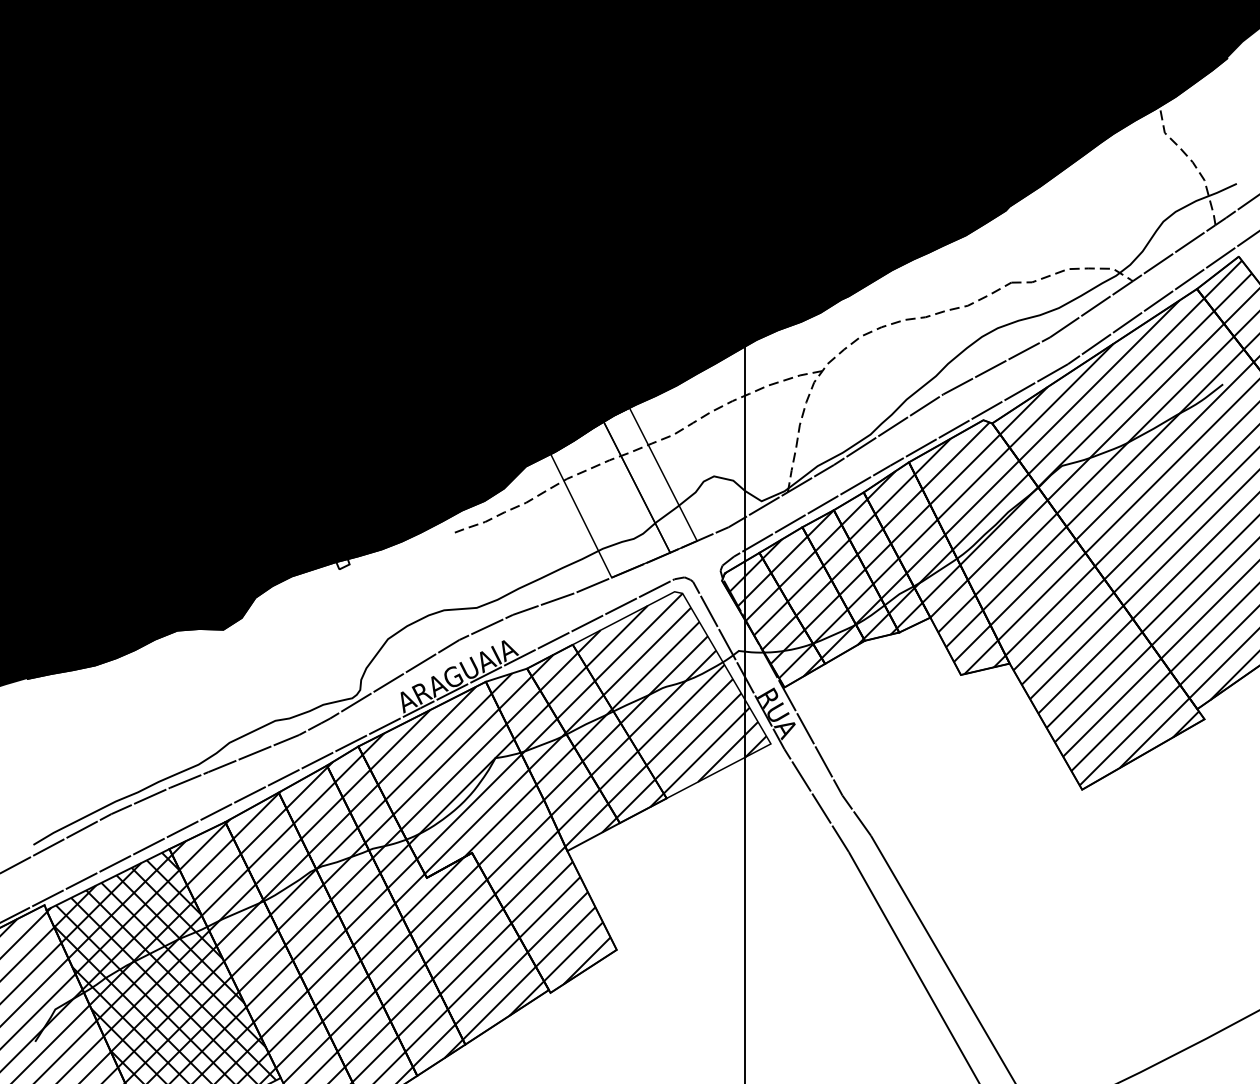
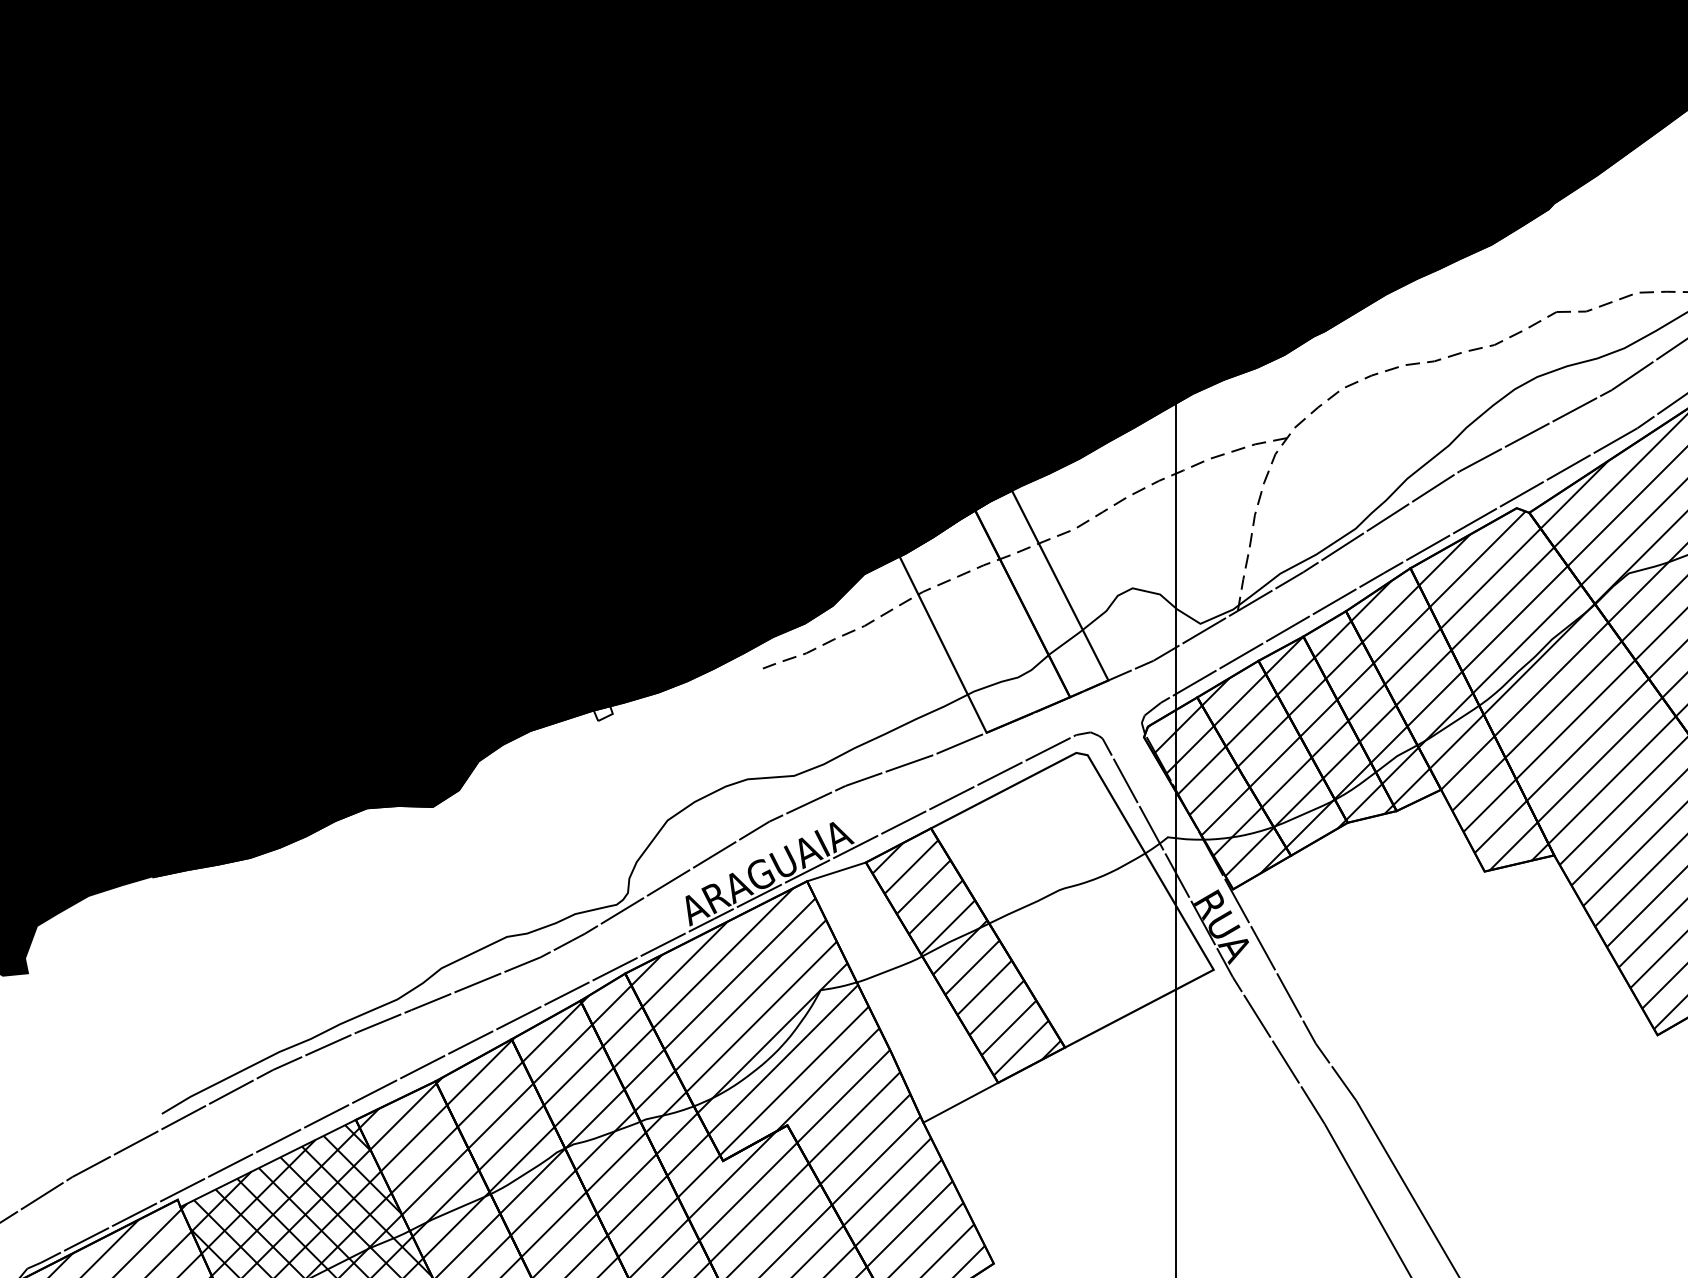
hatch: (671, 693) -> (1071, 897), removed
hatch: (553, 759) -> (903, 992), removed

